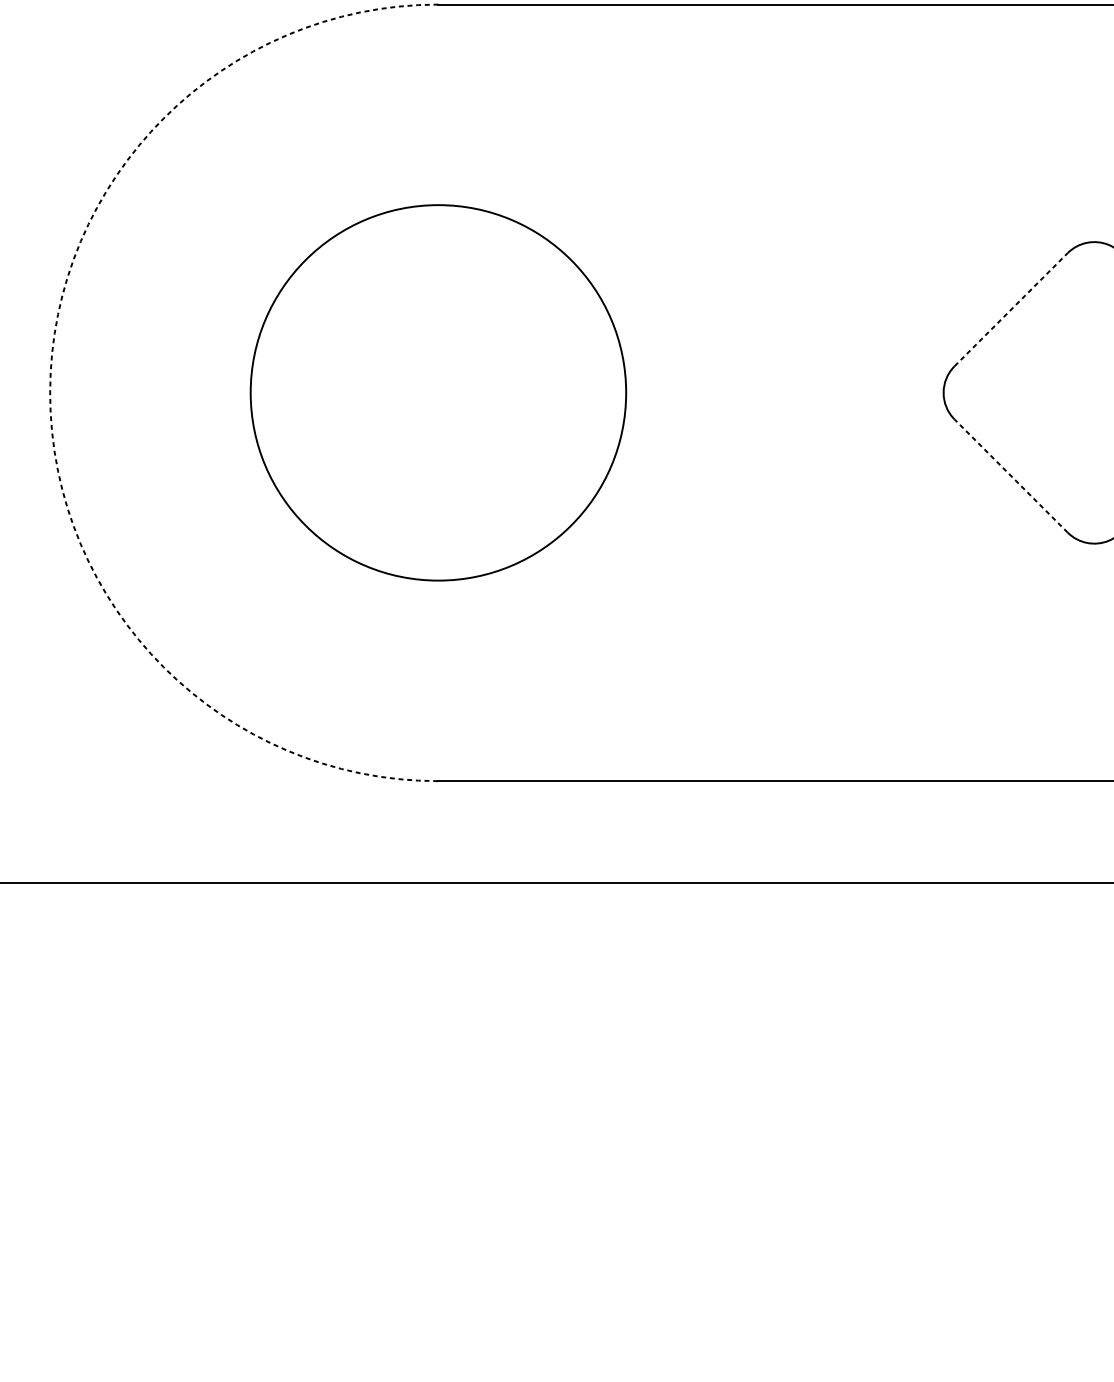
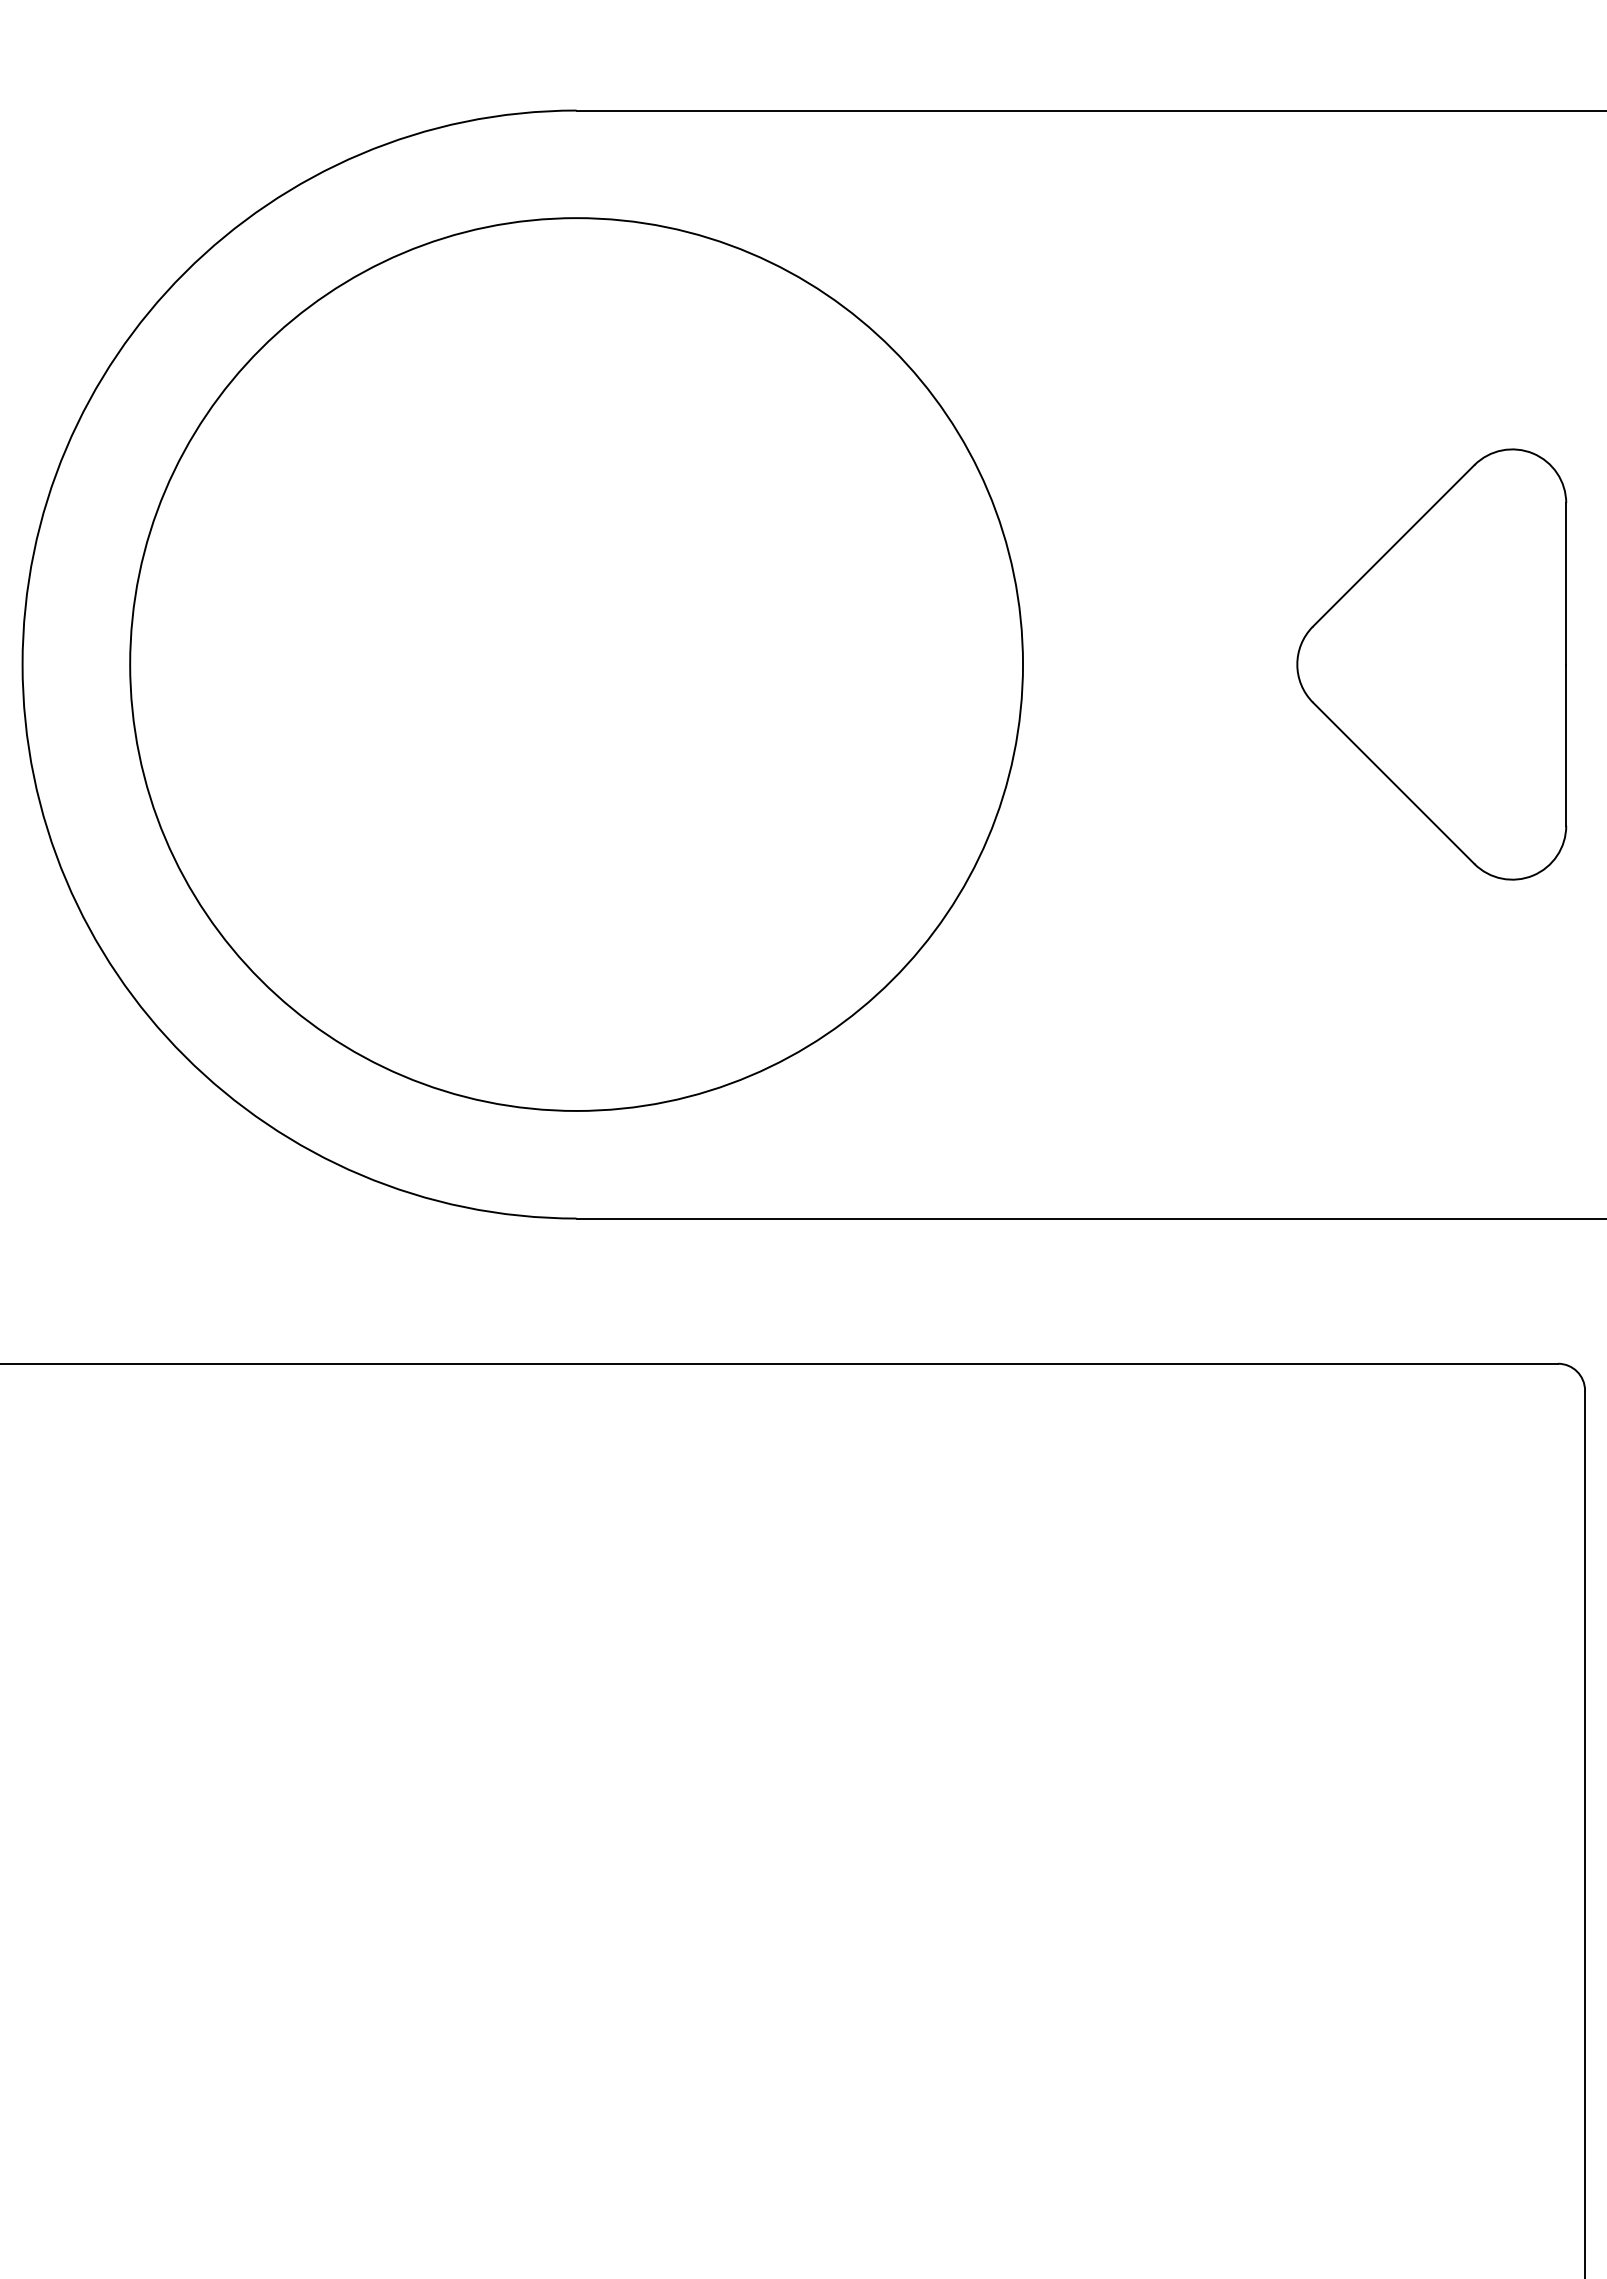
line: (1011, 309) -> (1394, 545), dashed -> solid
arc: (50, 392) -> (22, 664), dashed -> solid
circle: (438, 392) -> (576, 664), size x1.67
line: (1011, 475) -> (1393, 782), dashed -> solid

